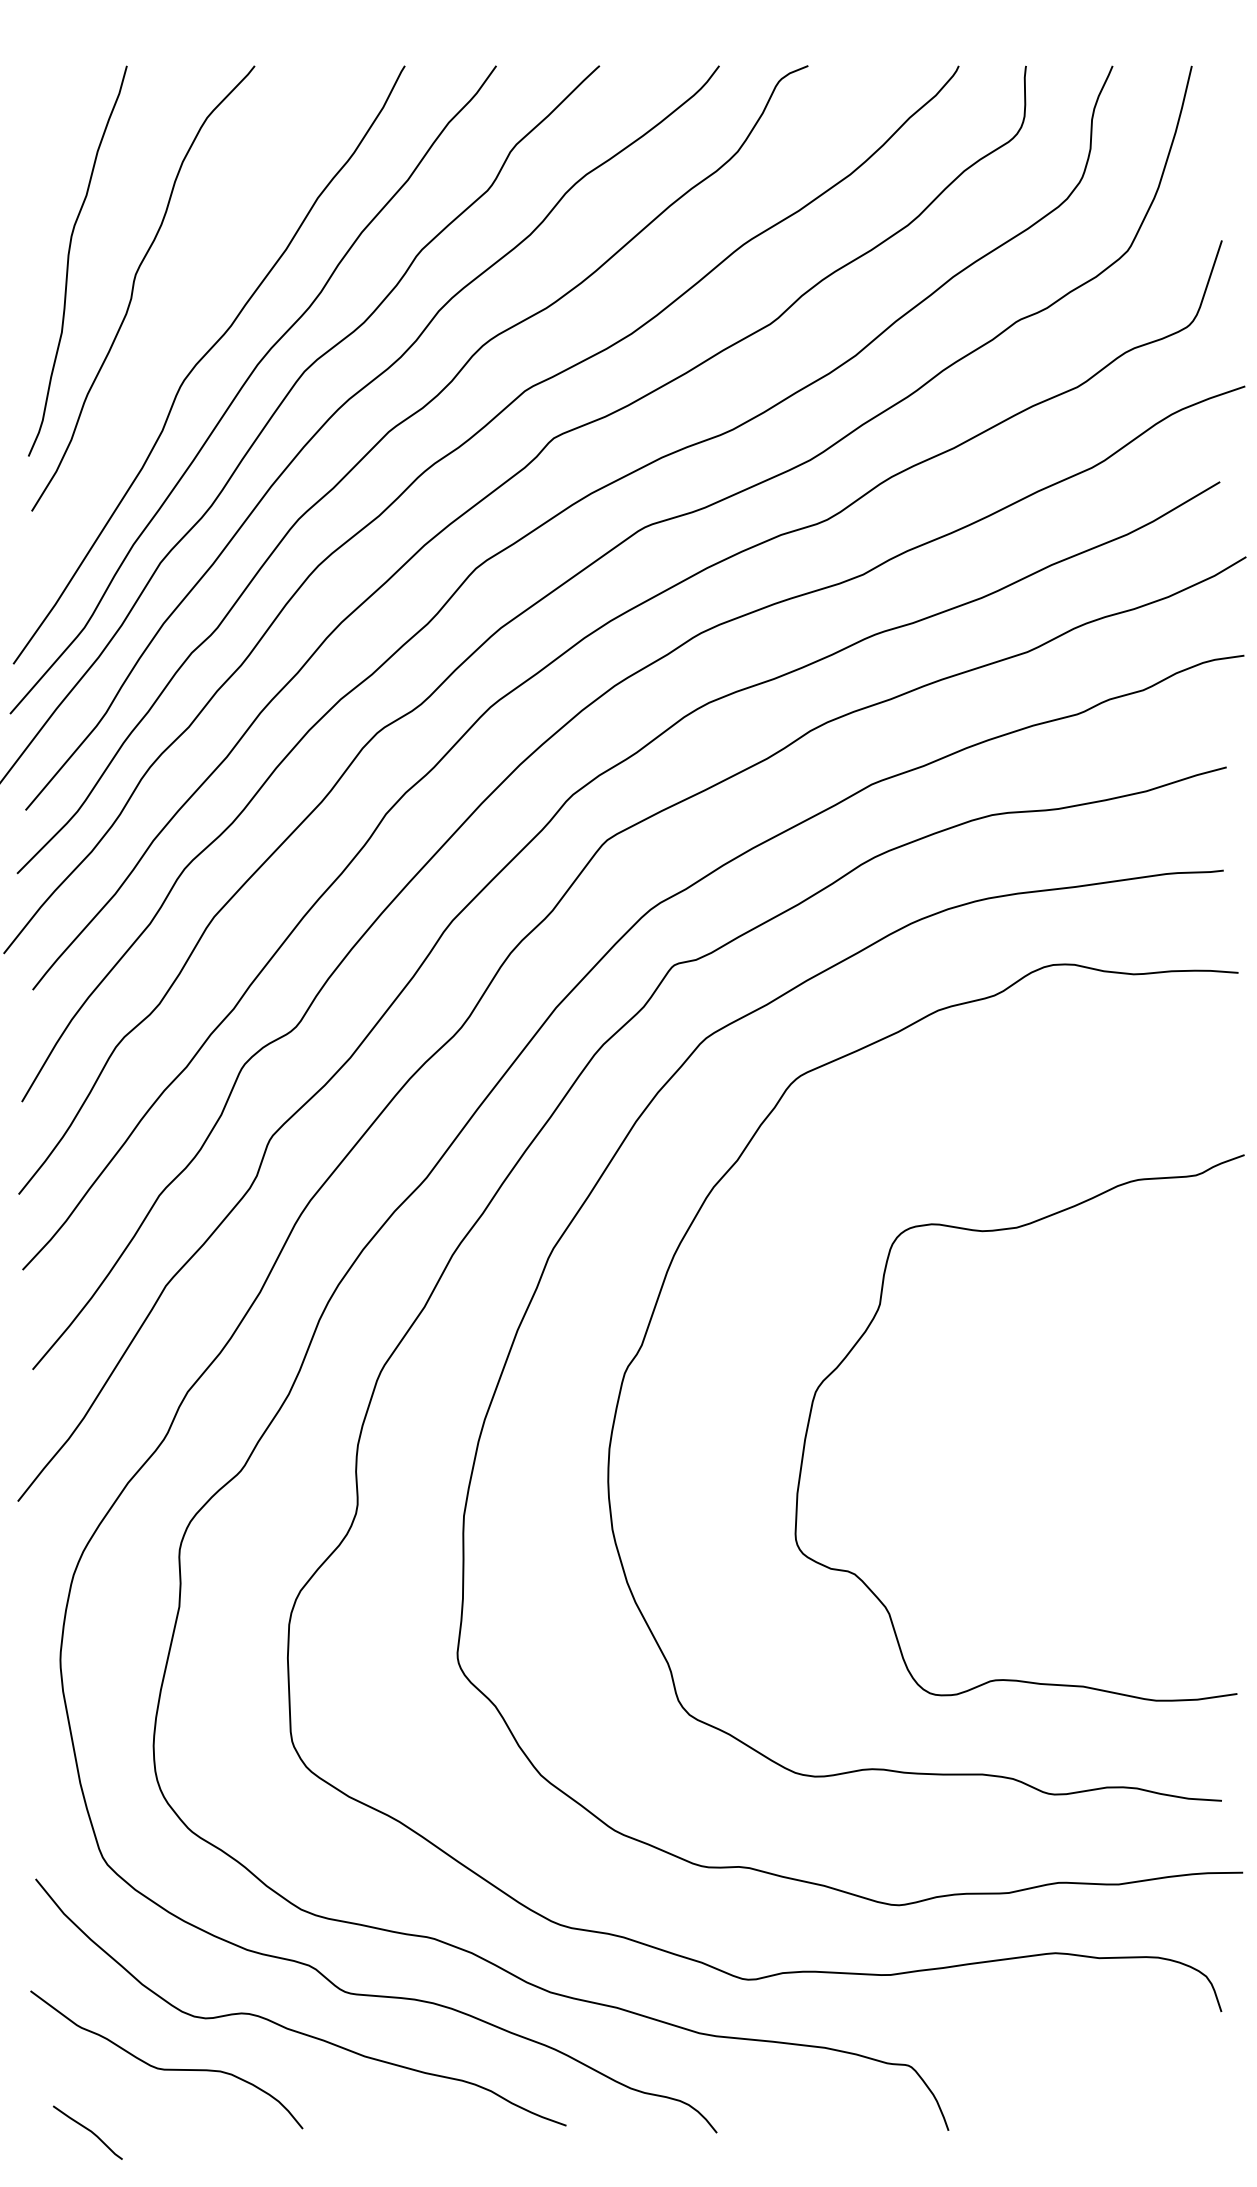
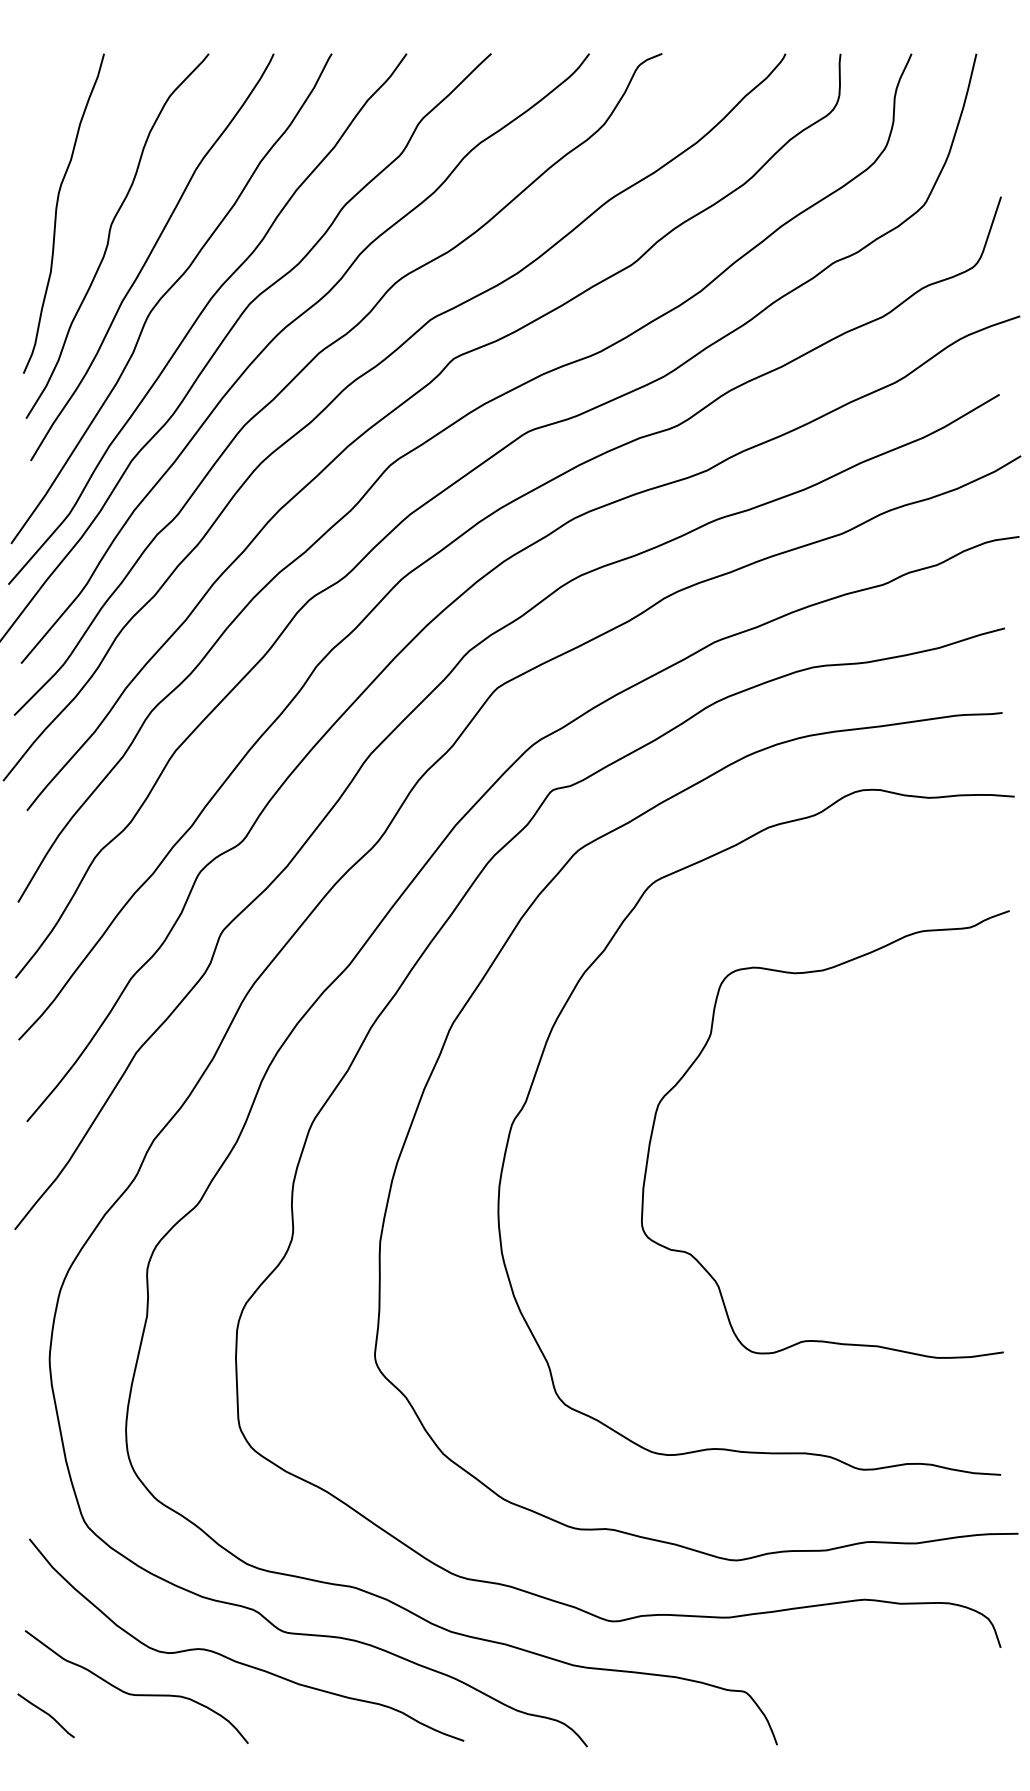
curve: (183, 312) -> (150, 255), added
curve: (867, 1331) -> (700, 1055), moved
curve: (88, 2131) -> (46, 1714), moved

